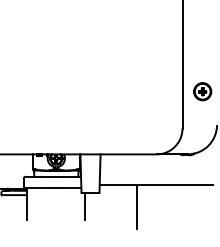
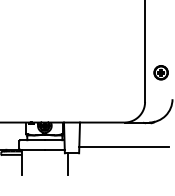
line: (137, 205) -> (109, 163), removed

